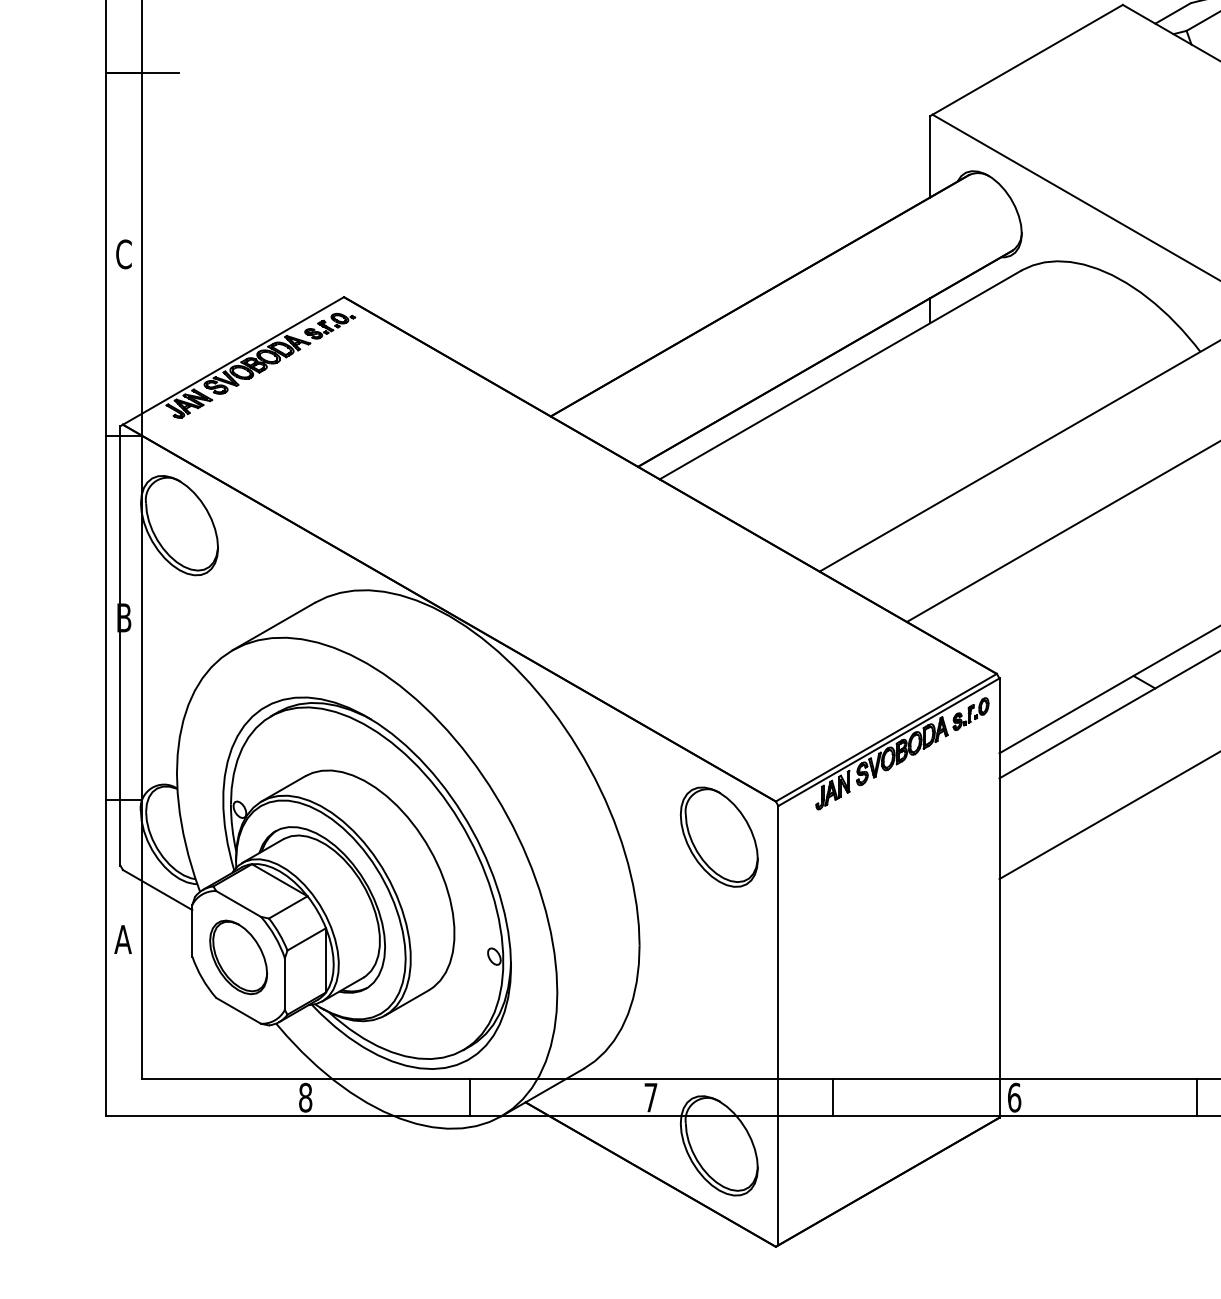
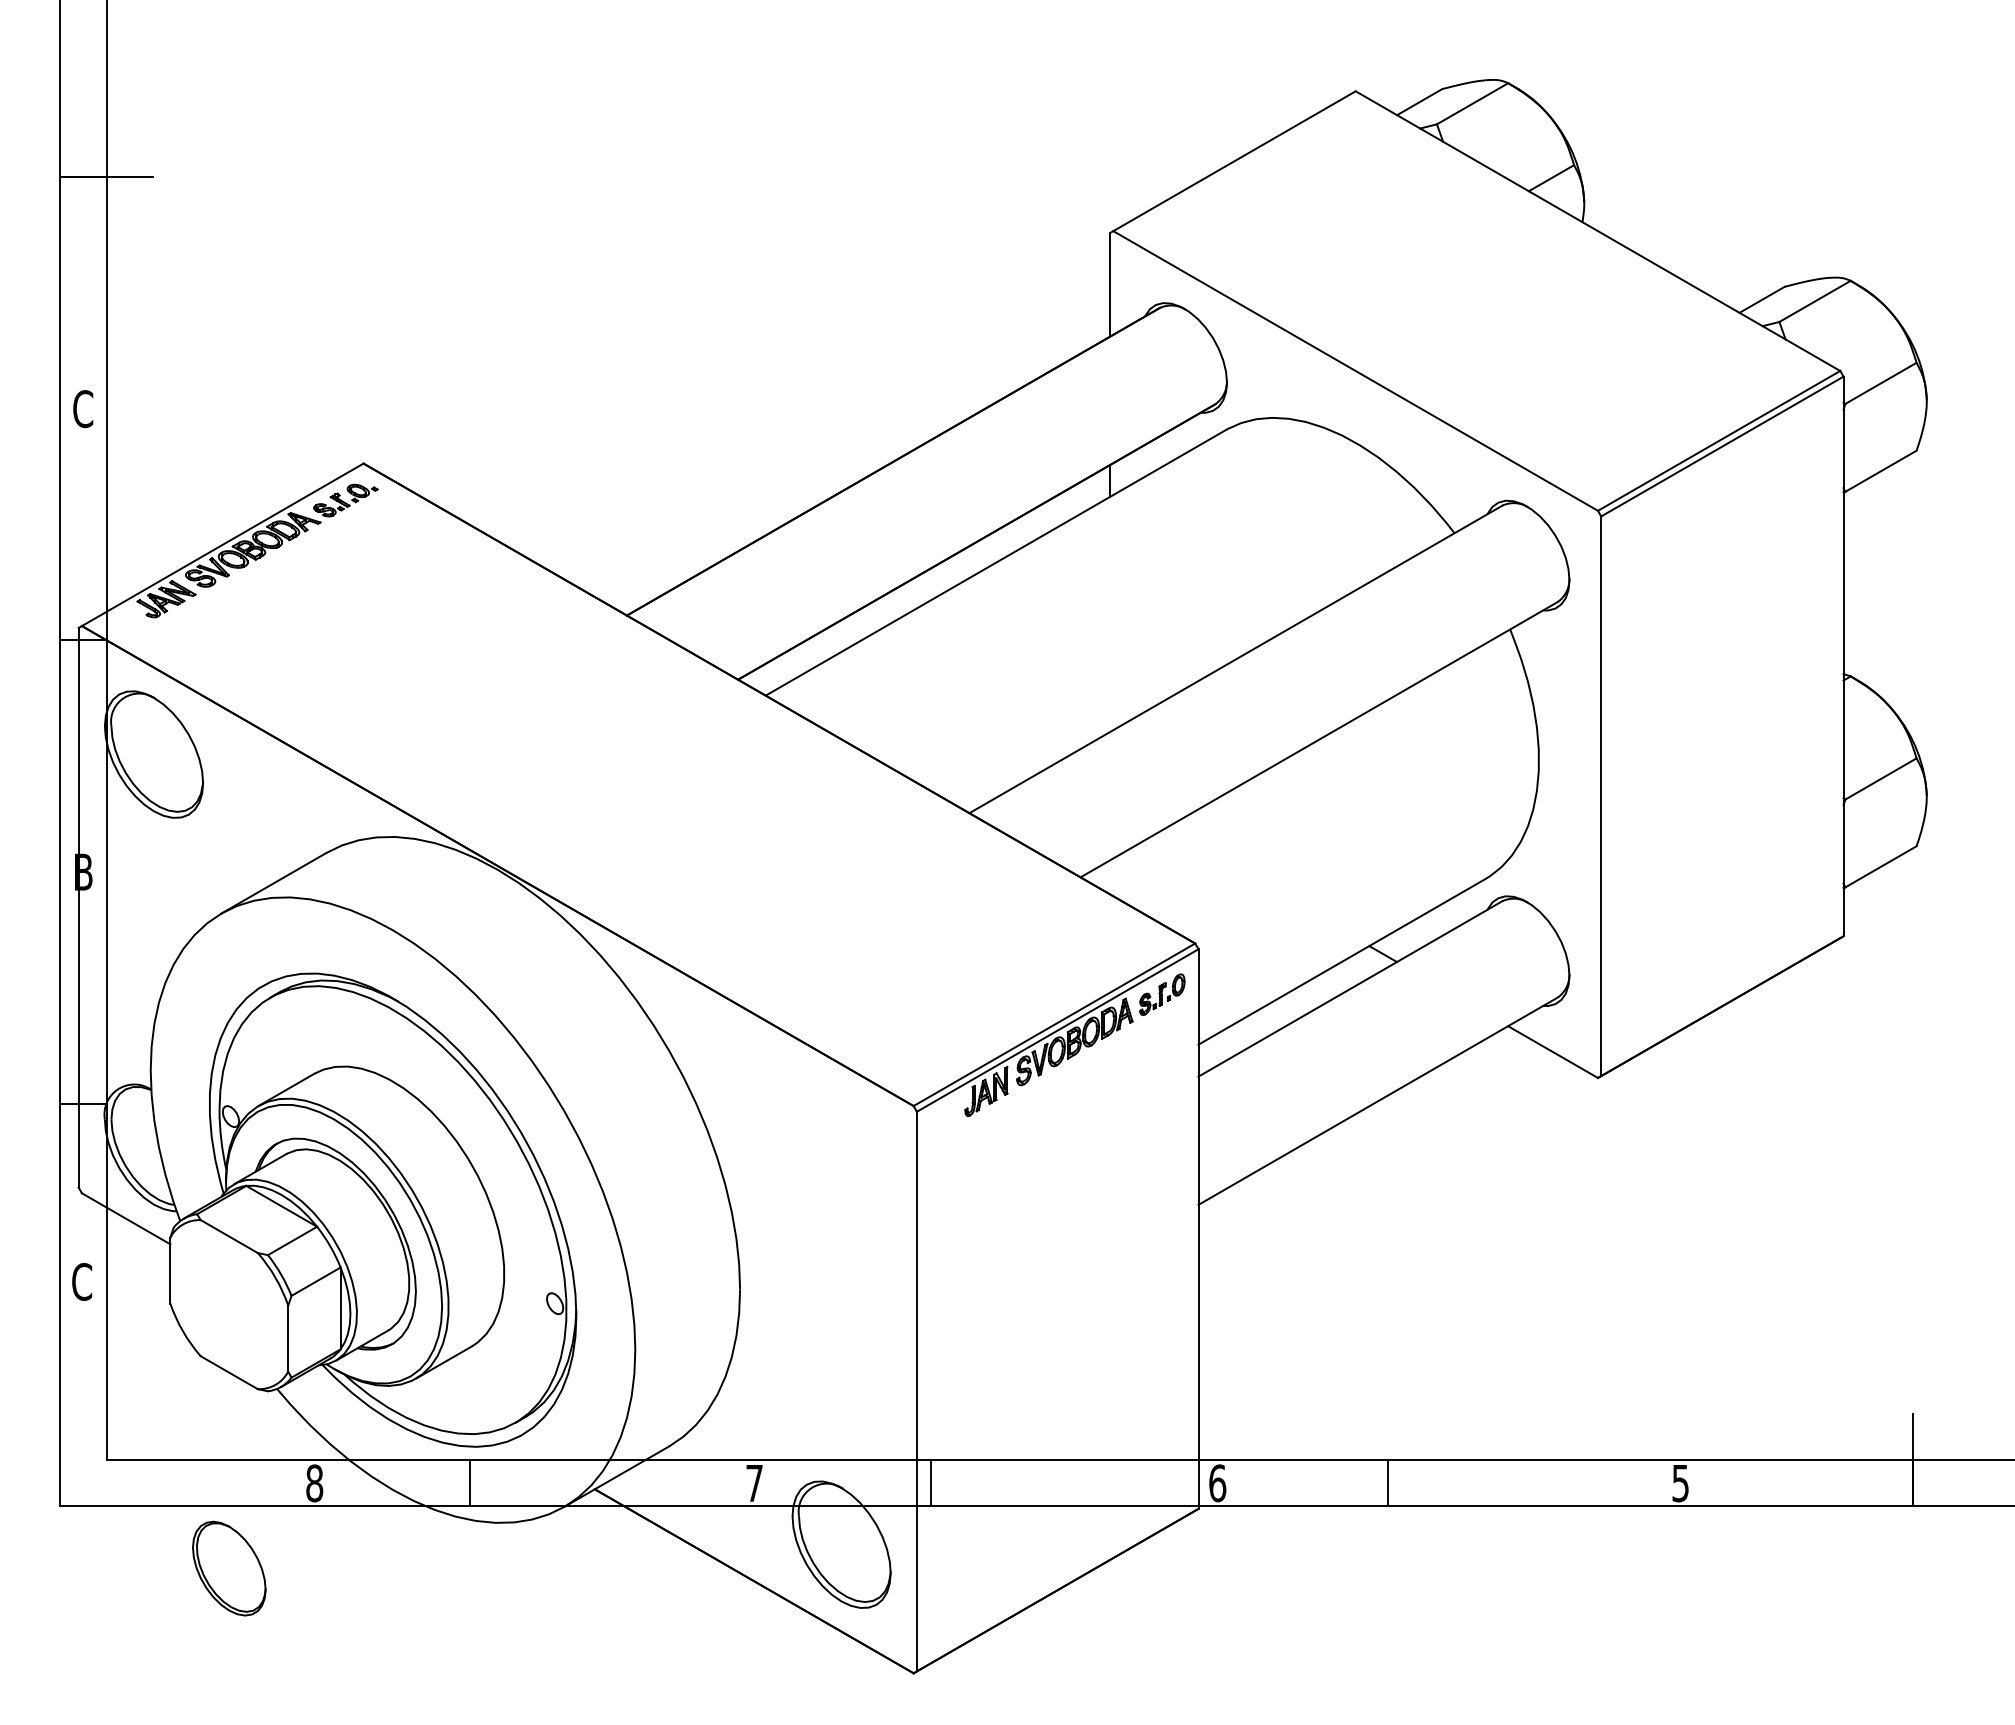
part: (719, 837) -> (841, 1151), removed
text: (123, 939) -> (82, 1281), A -> C
part: (238, 957) -> (229, 1568), moved
line: (469, 1097) -> (469, 1483), moved
line: (833, 1097) -> (930, 1483), moved
line: (1196, 1097) -> (1387, 1483), moved

